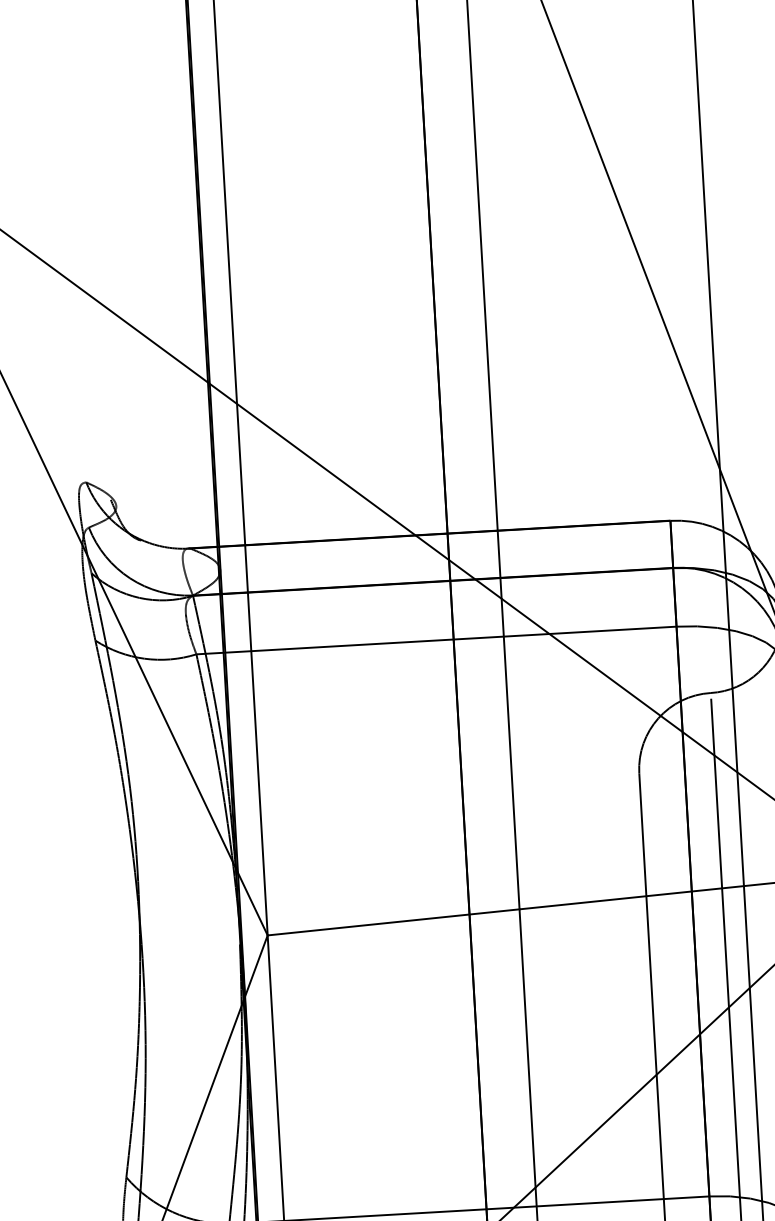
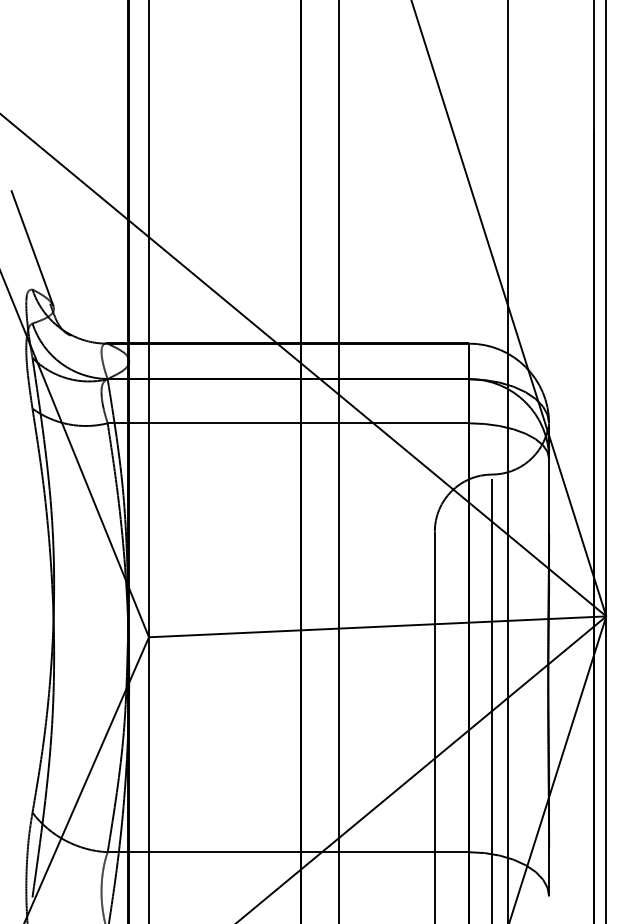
line: (83, 427) -> (32, 248), added

